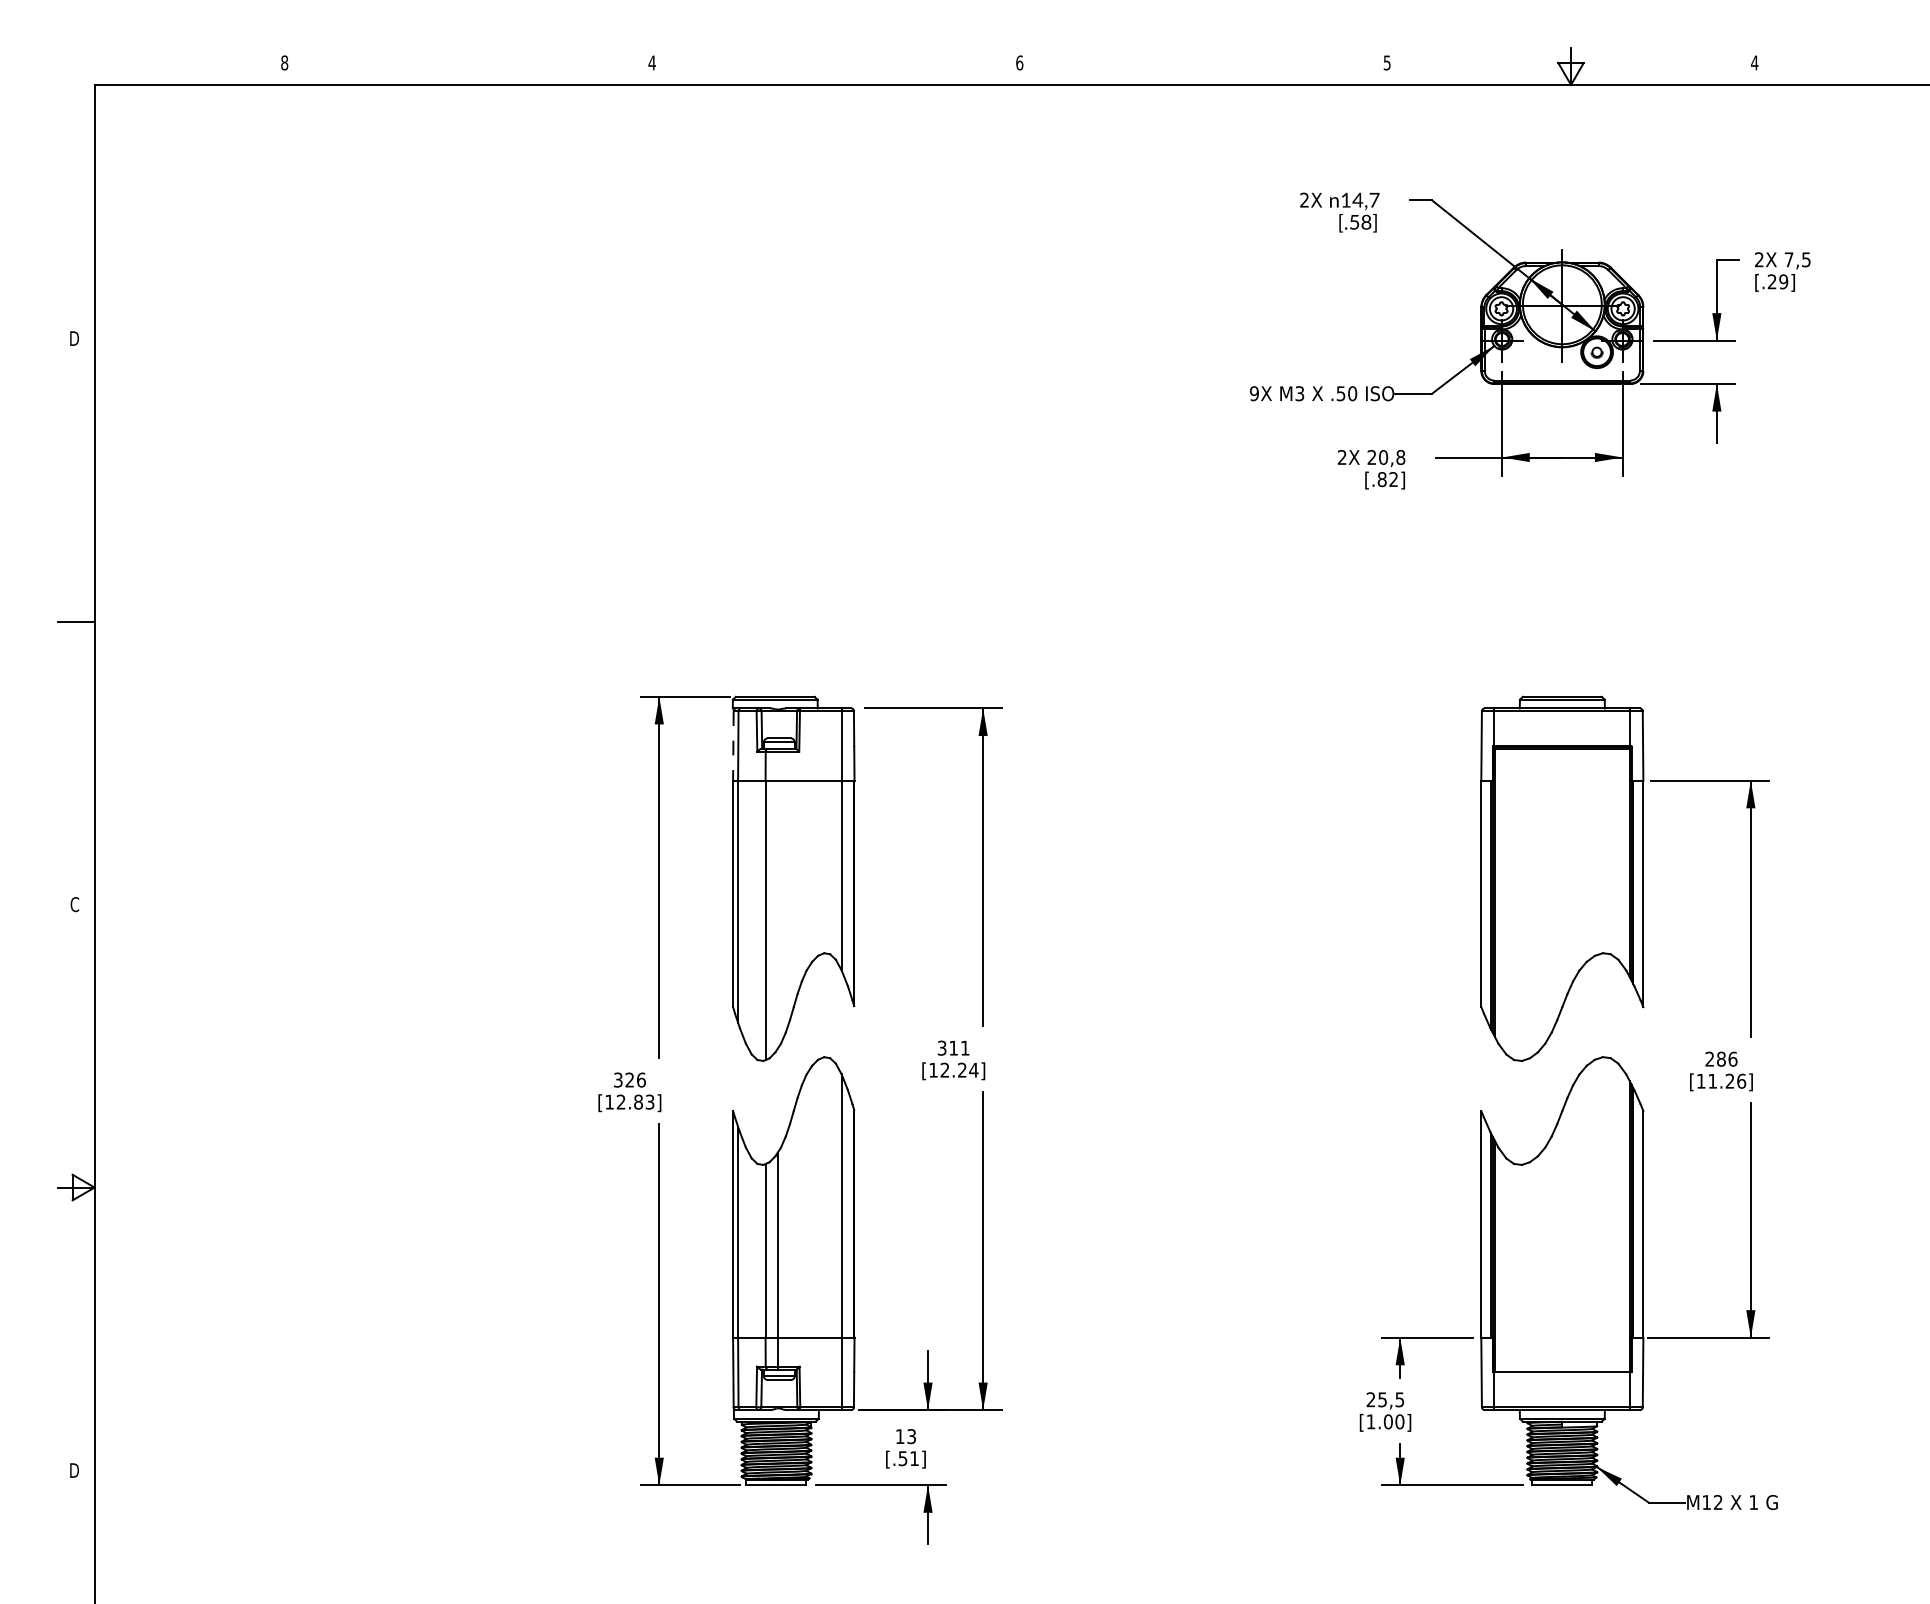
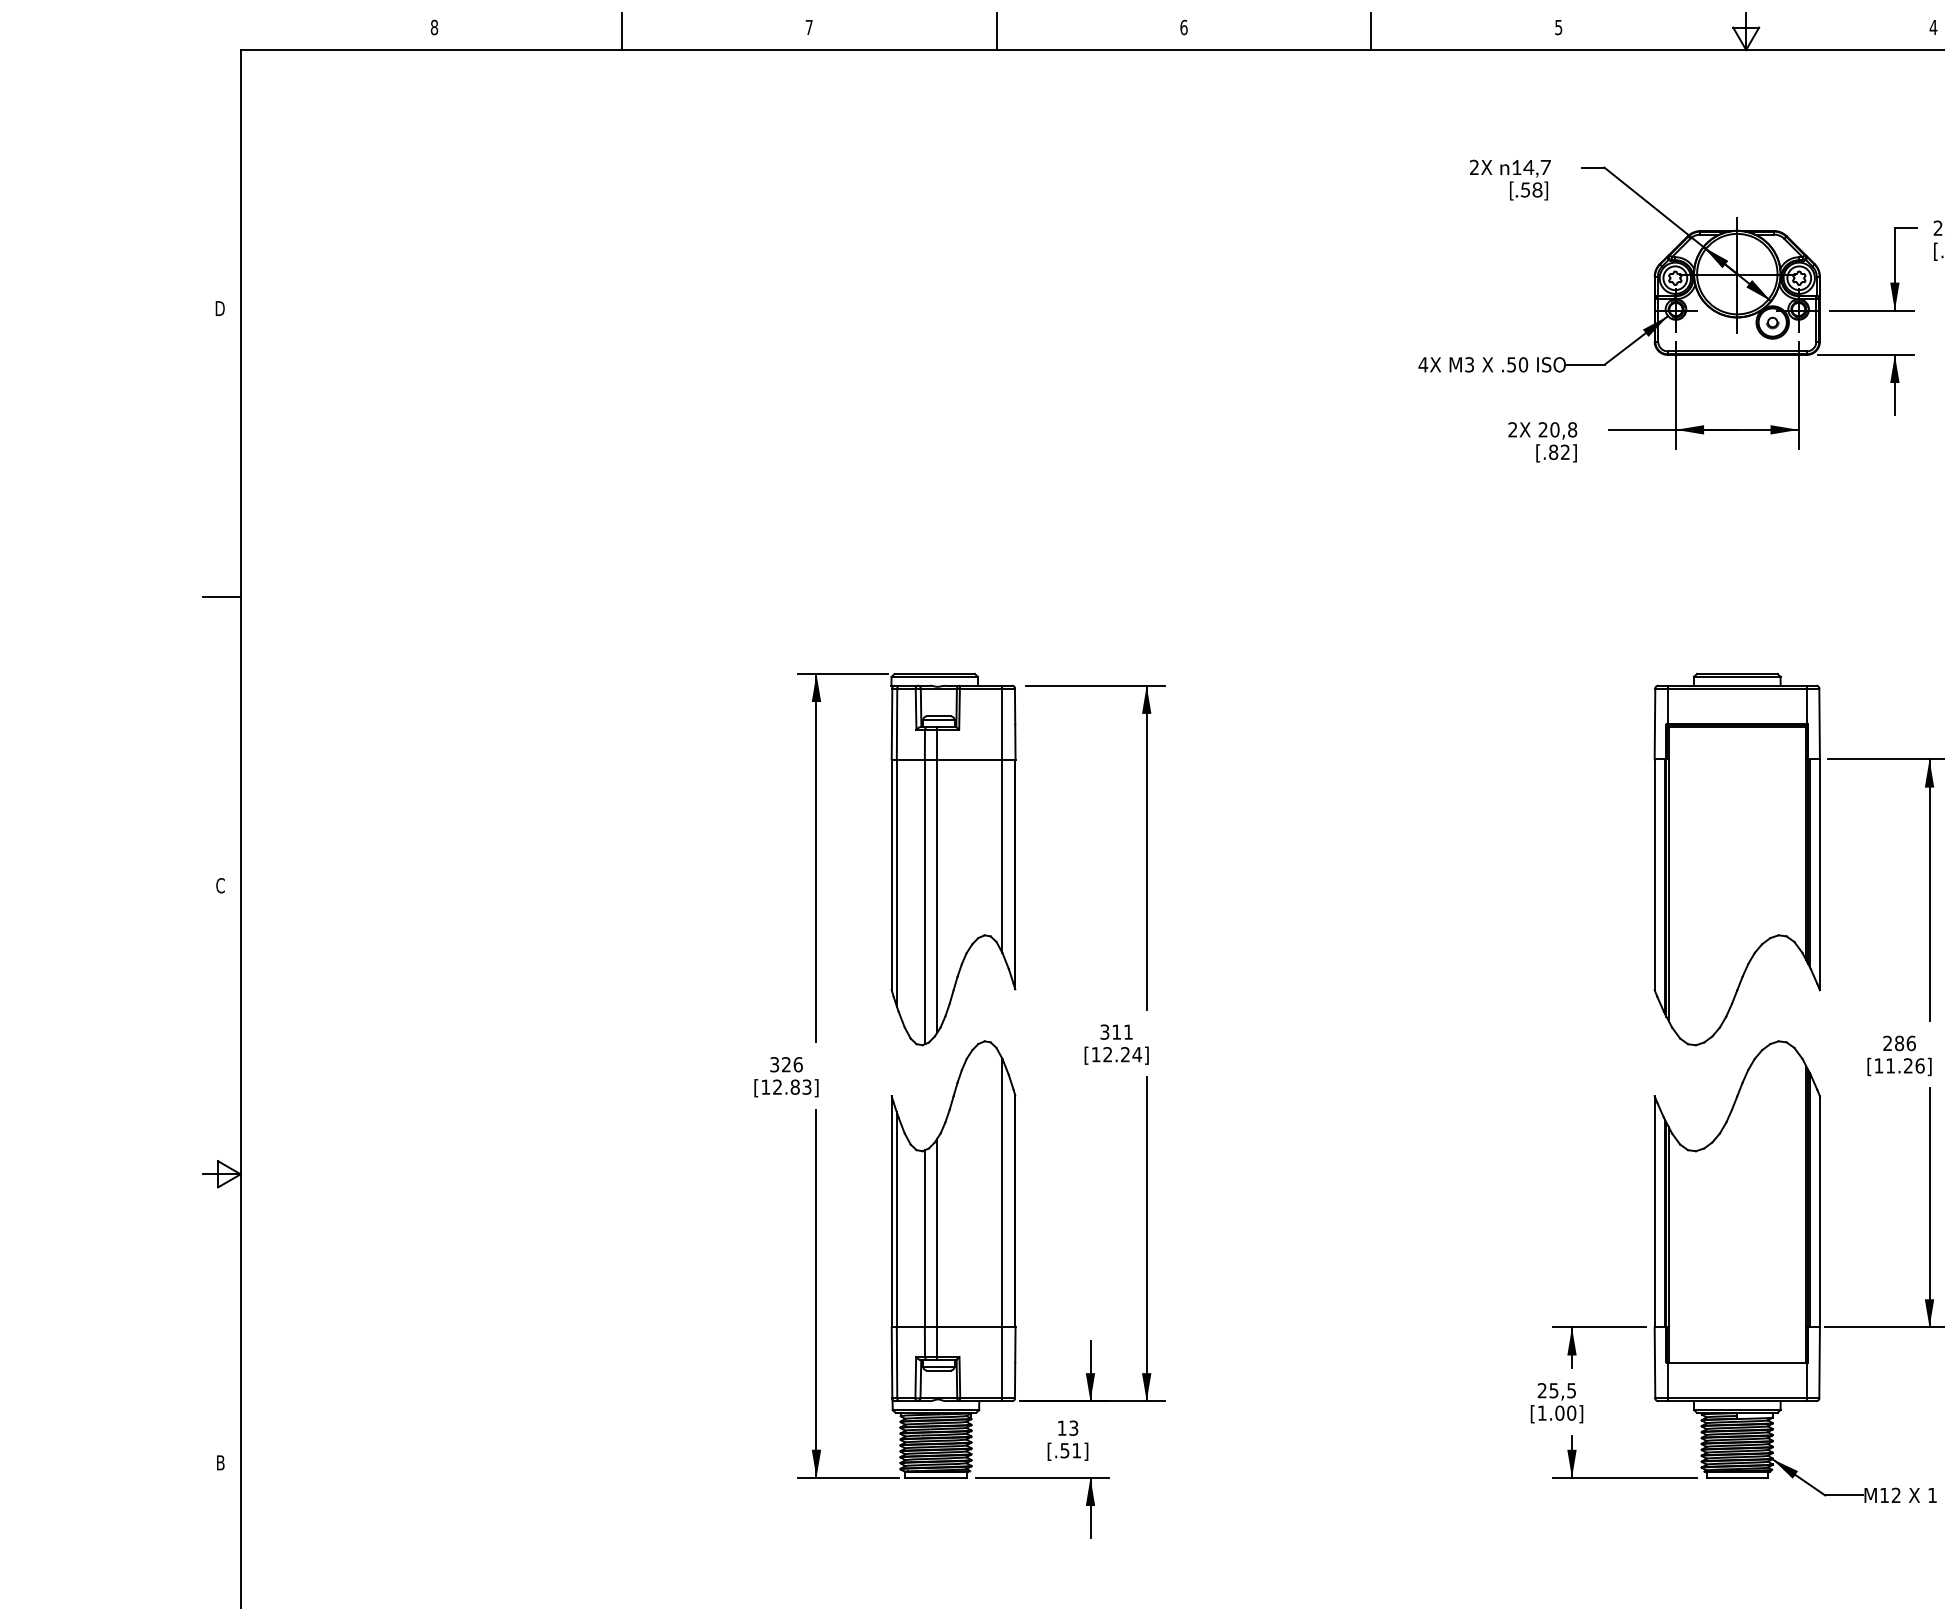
text: (651, 62) -> (808, 27), 4 -> 7
line: (468, 66) -> (621, 31), added
line: (836, 66) -> (997, 31), added
line: (1203, 66) -> (1371, 31), added
text: (1254, 393) -> (1423, 364), 9X -> 4X
line: (733, 746) -> (892, 724), dashed -> solid
line: (777, 898) -> (937, 879), added
text: (74, 1470) -> (220, 1462), D -> B

